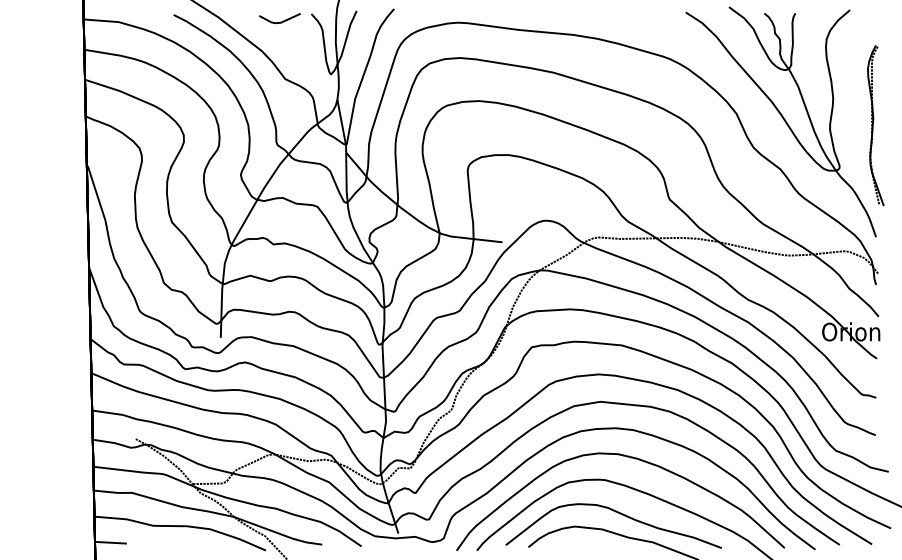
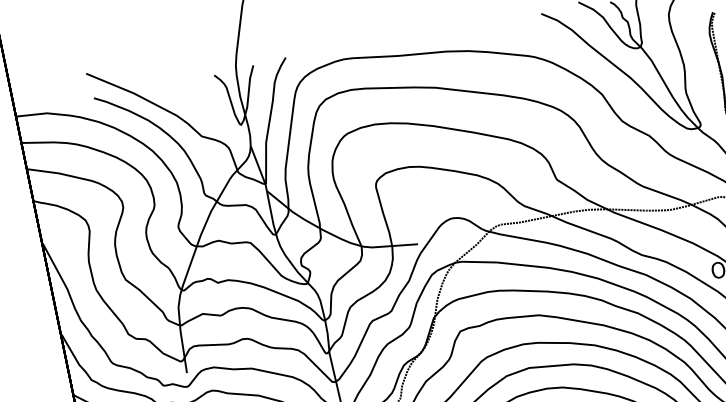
line: (280, 21) -> (188, 86), removed

